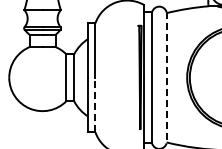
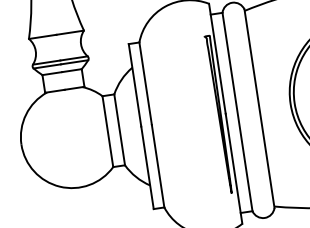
line: (166, 77) -> (259, 108), dashed -> solid
line: (95, 104) -> (158, 165), dashed -> solid

